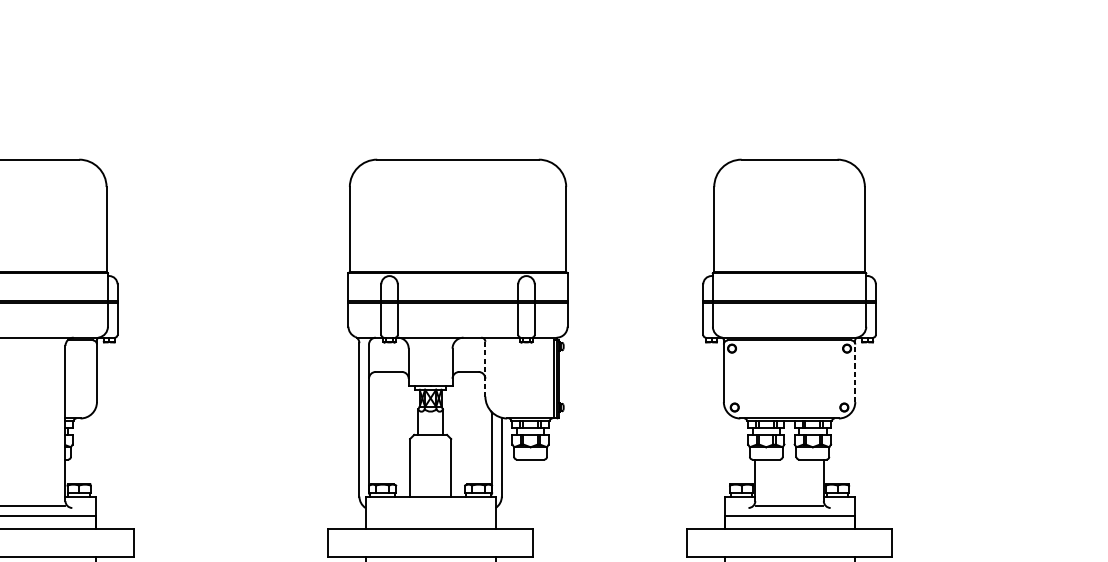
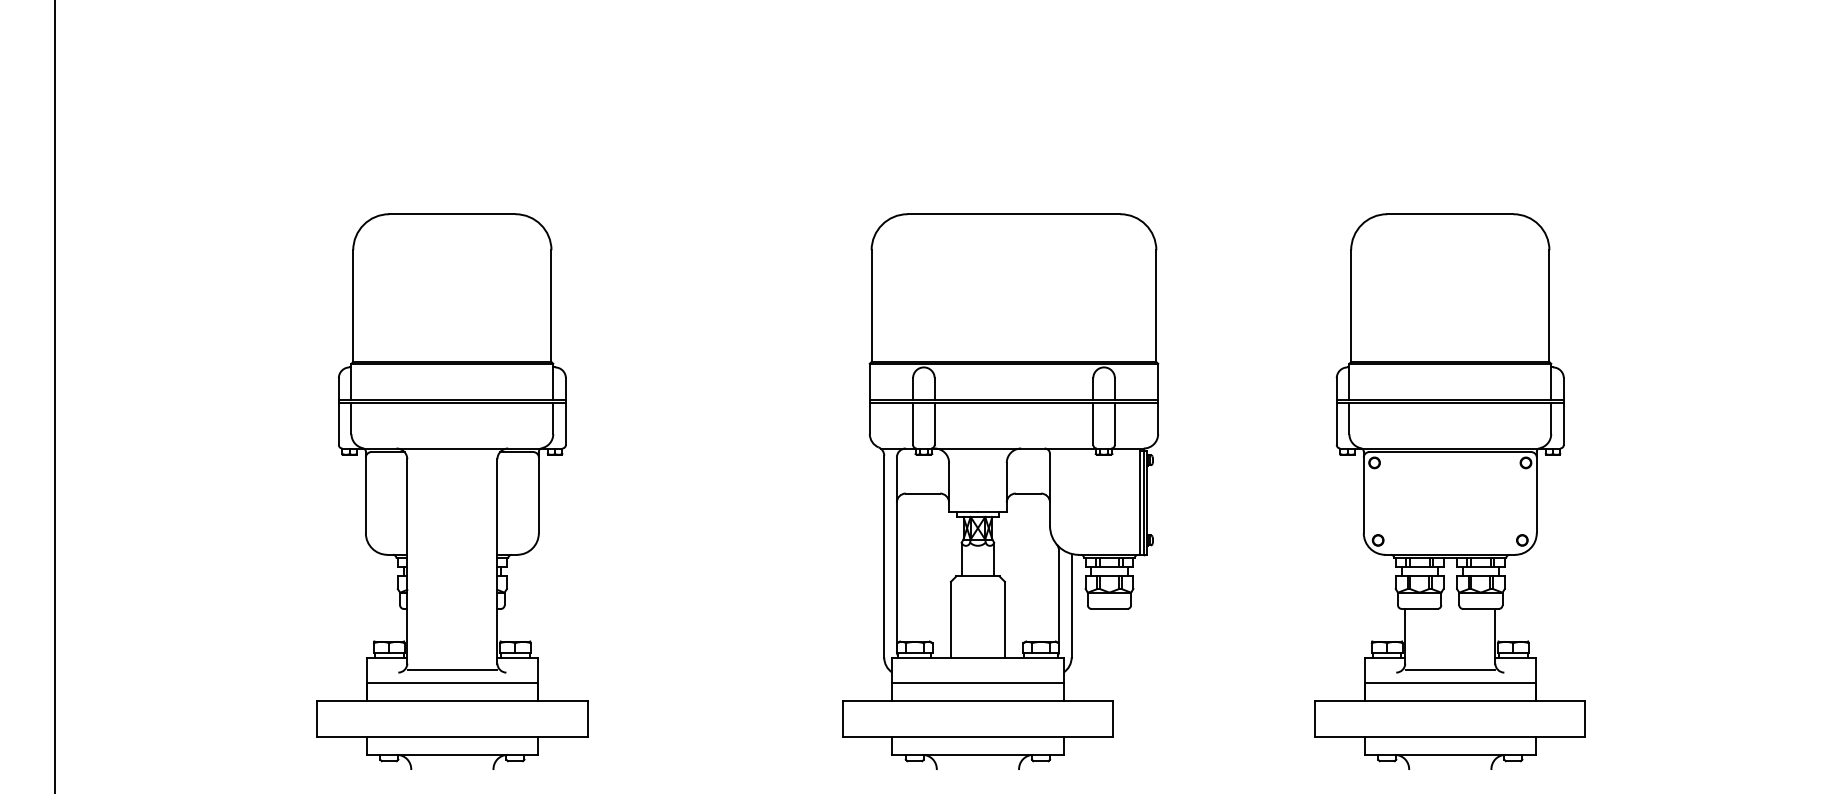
line: (485, 369) -> (1050, 490), dashed -> solid
line: (855, 371) -> (1536, 492), dashed -> solid
line: (430, 515) -> (977, 682), added

